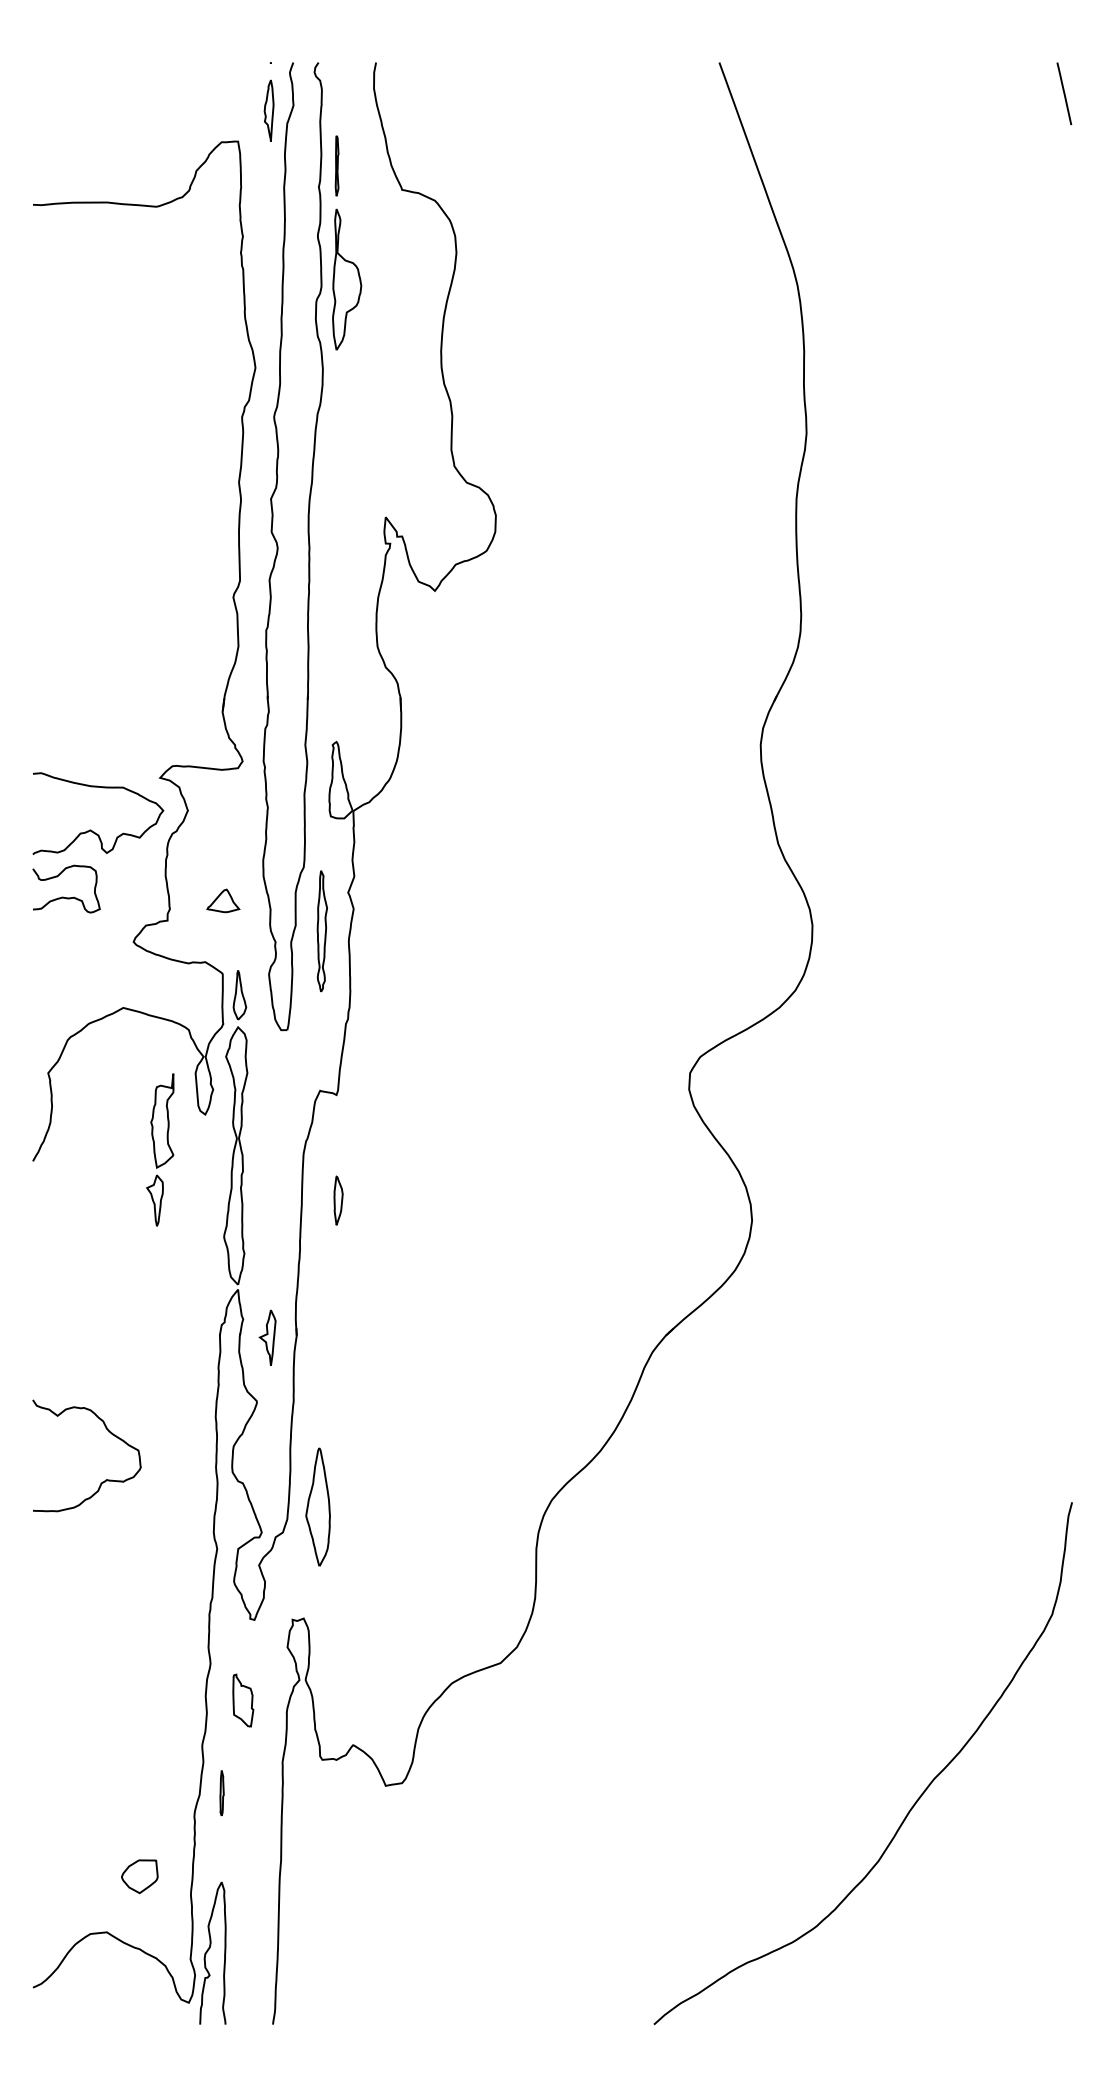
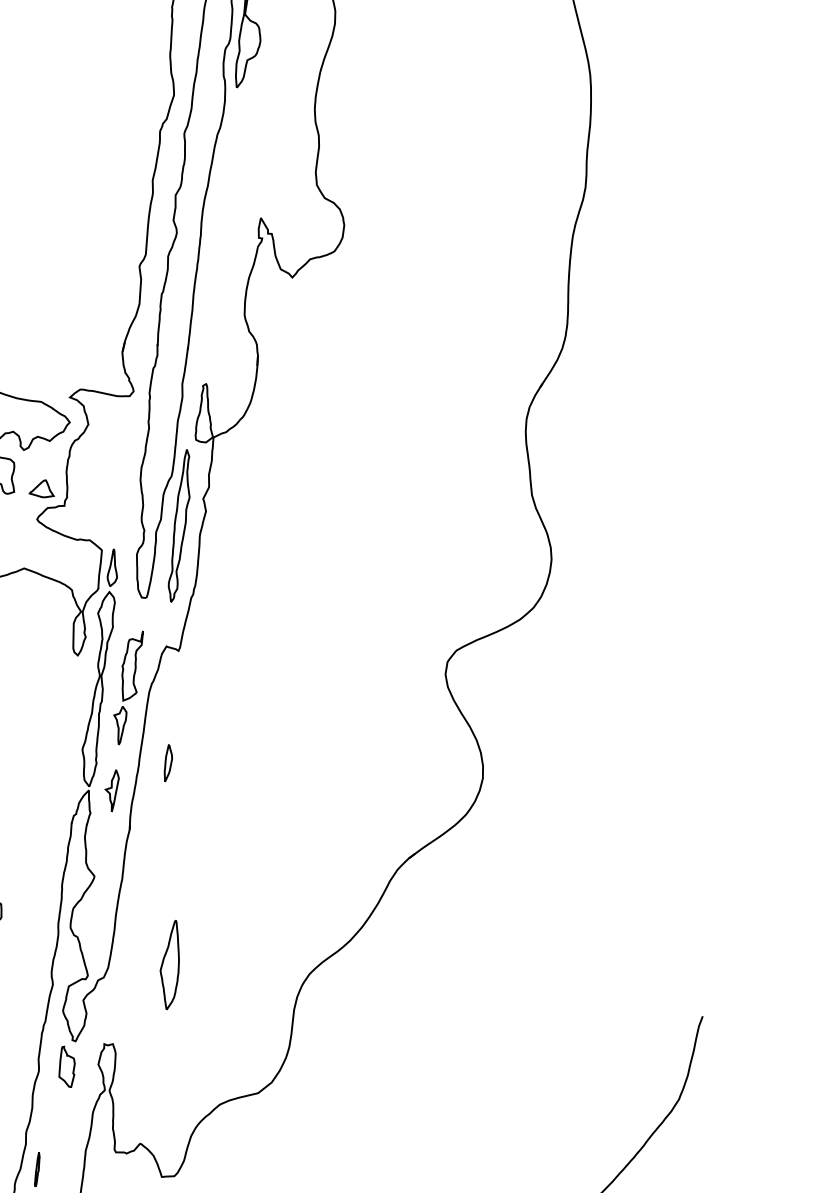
part: (223, 900) -> (42, 488), moved
part: (322, 931) -> (180, 526), size x1.67
part: (160, 1149) -> (127, 687), moved
part: (338, 1200) -> (168, 763), moved
part: (267, 1337) -> (111, 790), moved
part: (317, 1506) -> (169, 964), moved
part: (243, 1700) -> (67, 1066), moved

